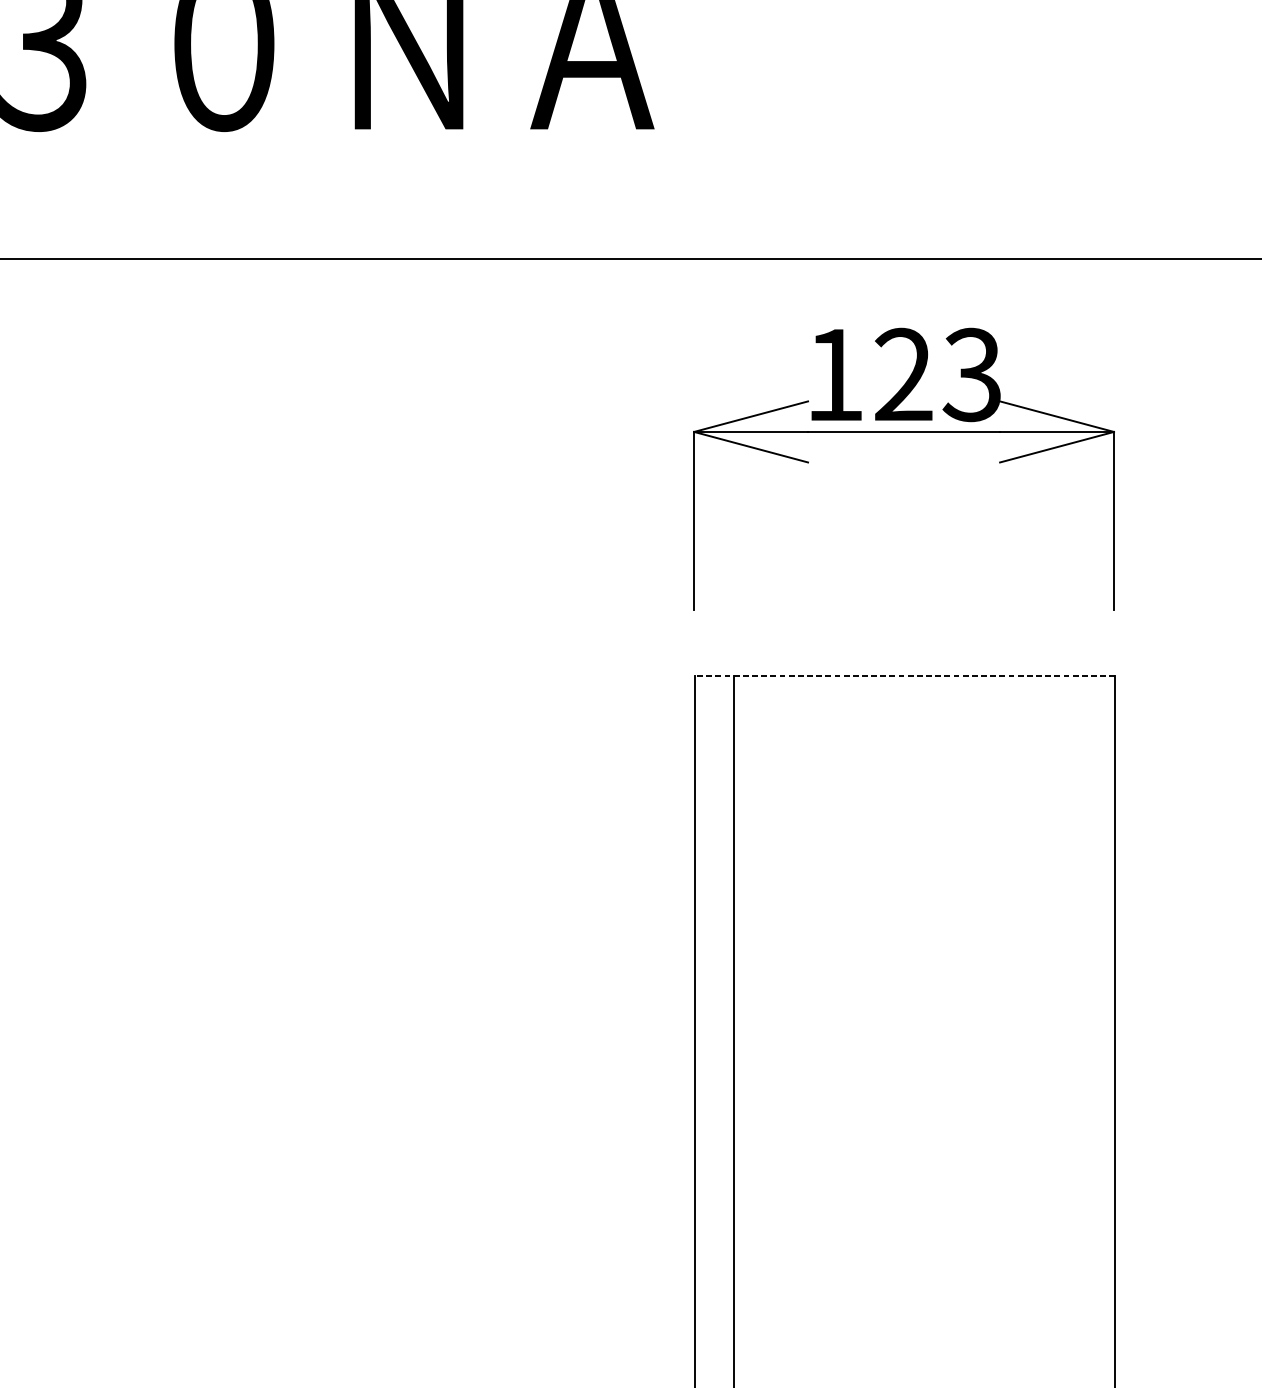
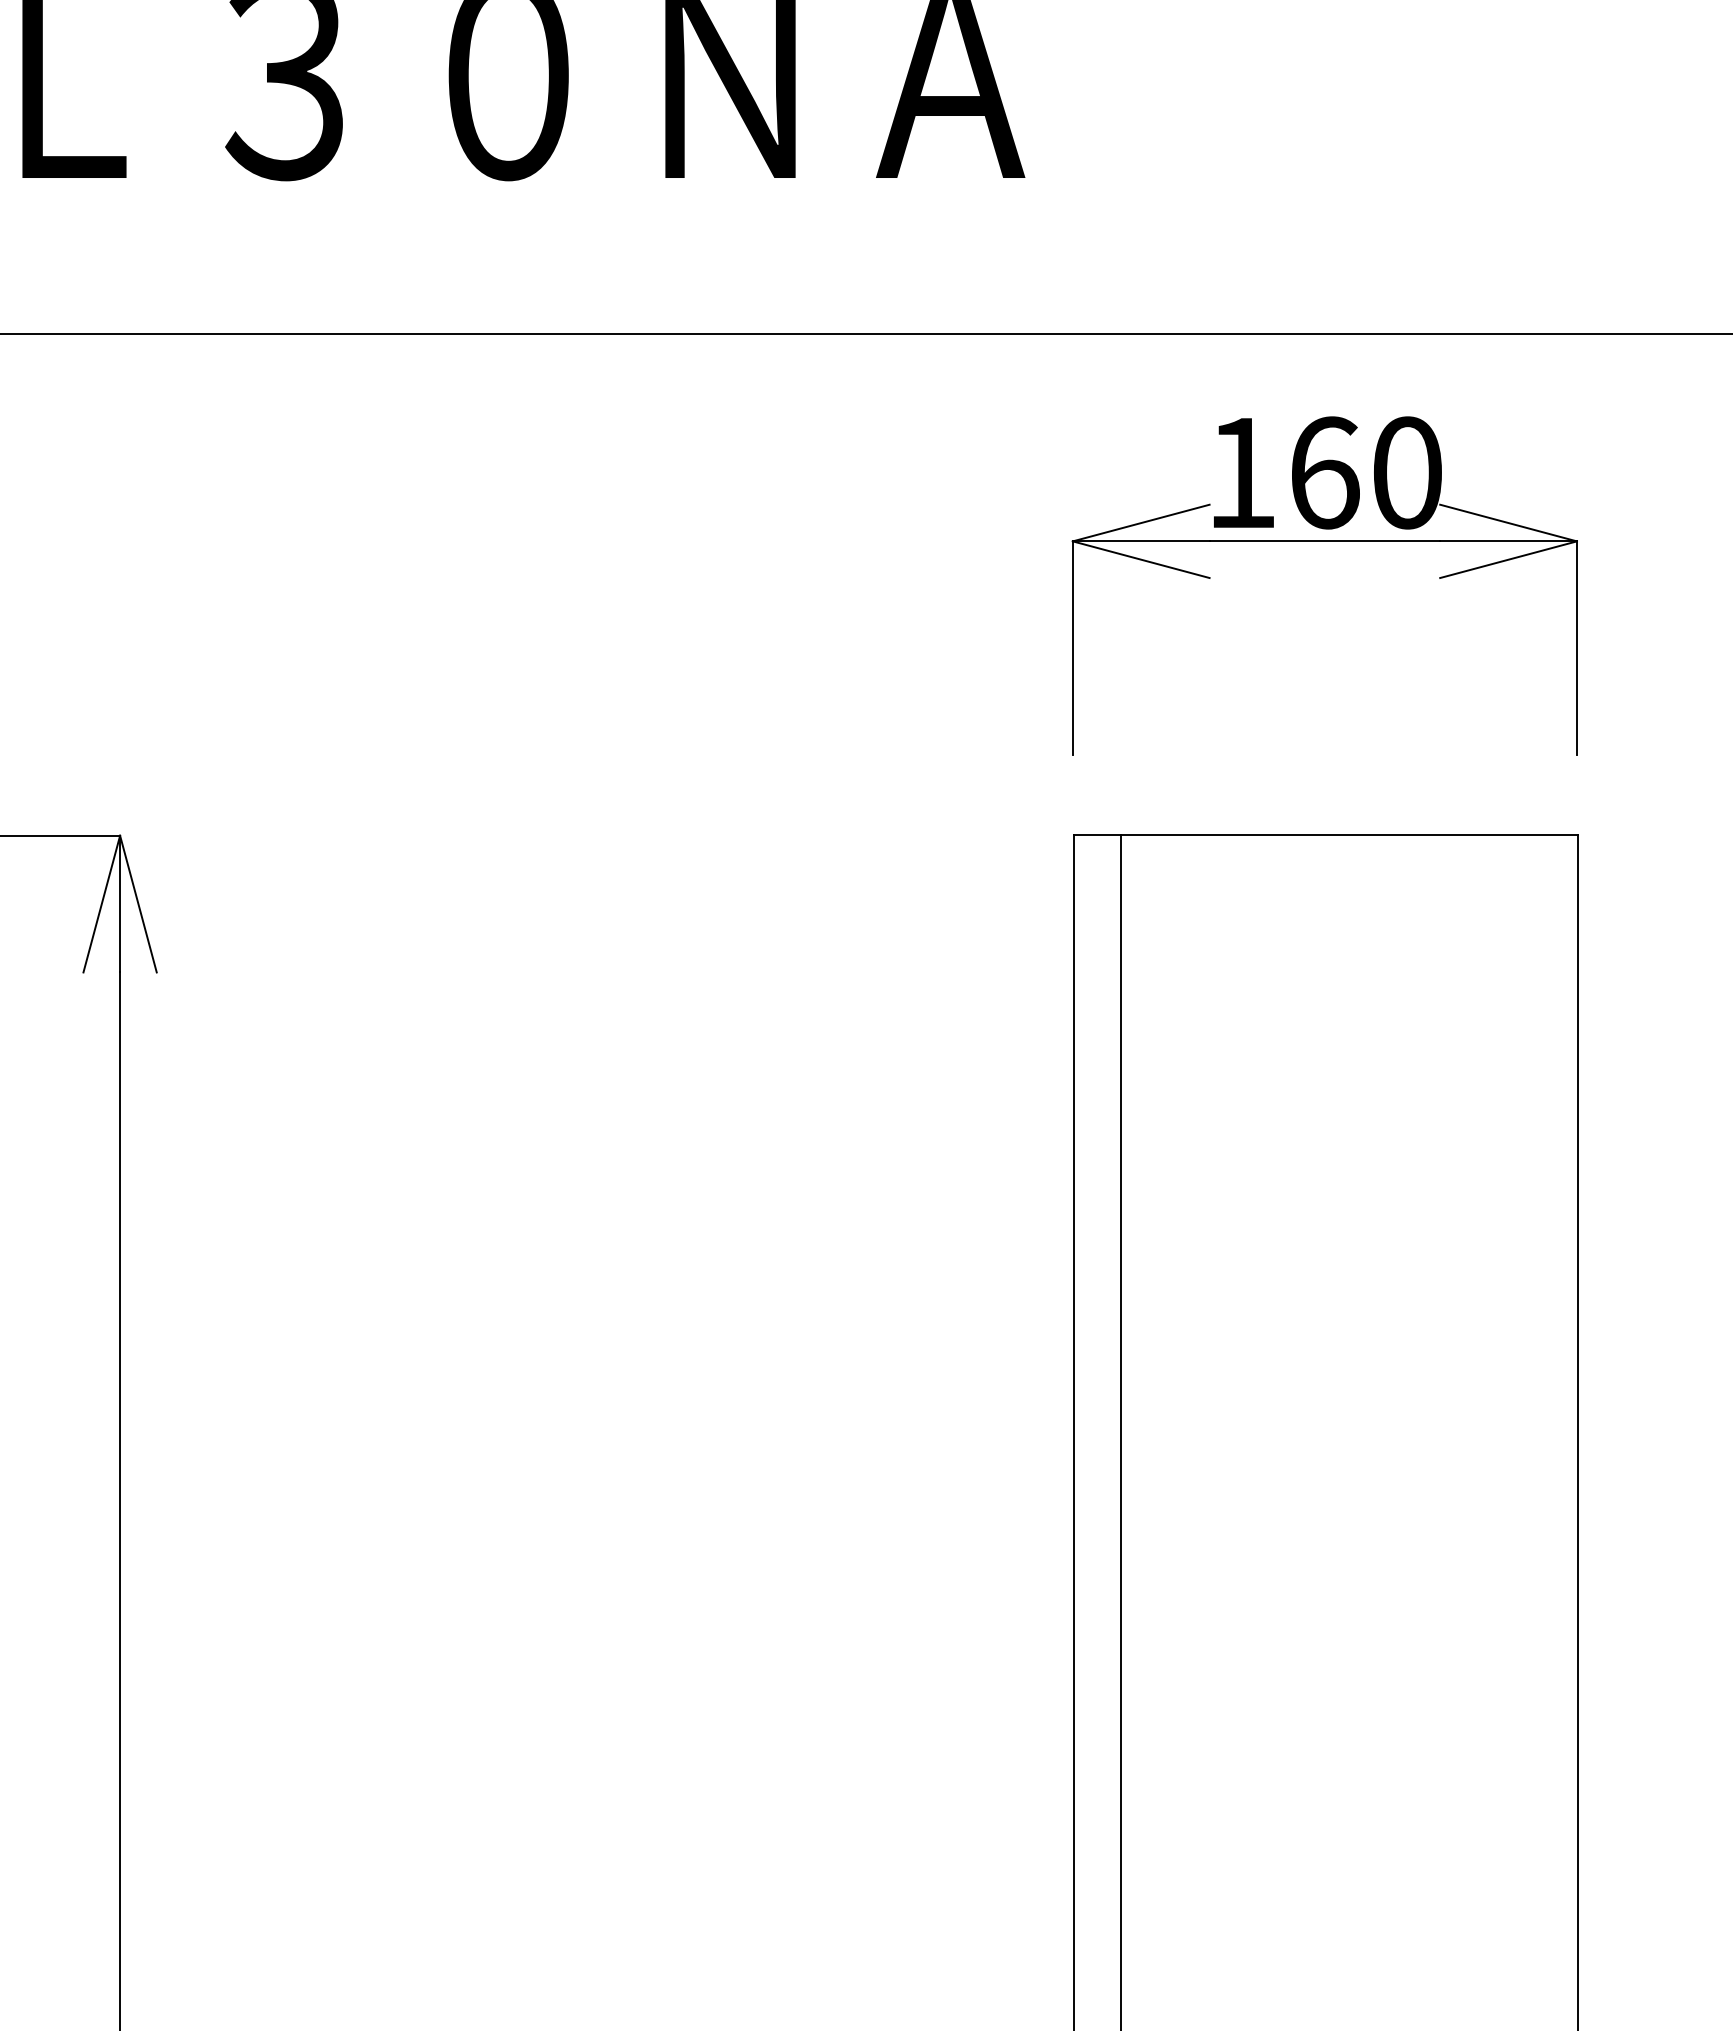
text: (937, 374) -> (1365, 472), 123 -> 160
line: (904, 676) -> (1325, 834), dashed -> solid

